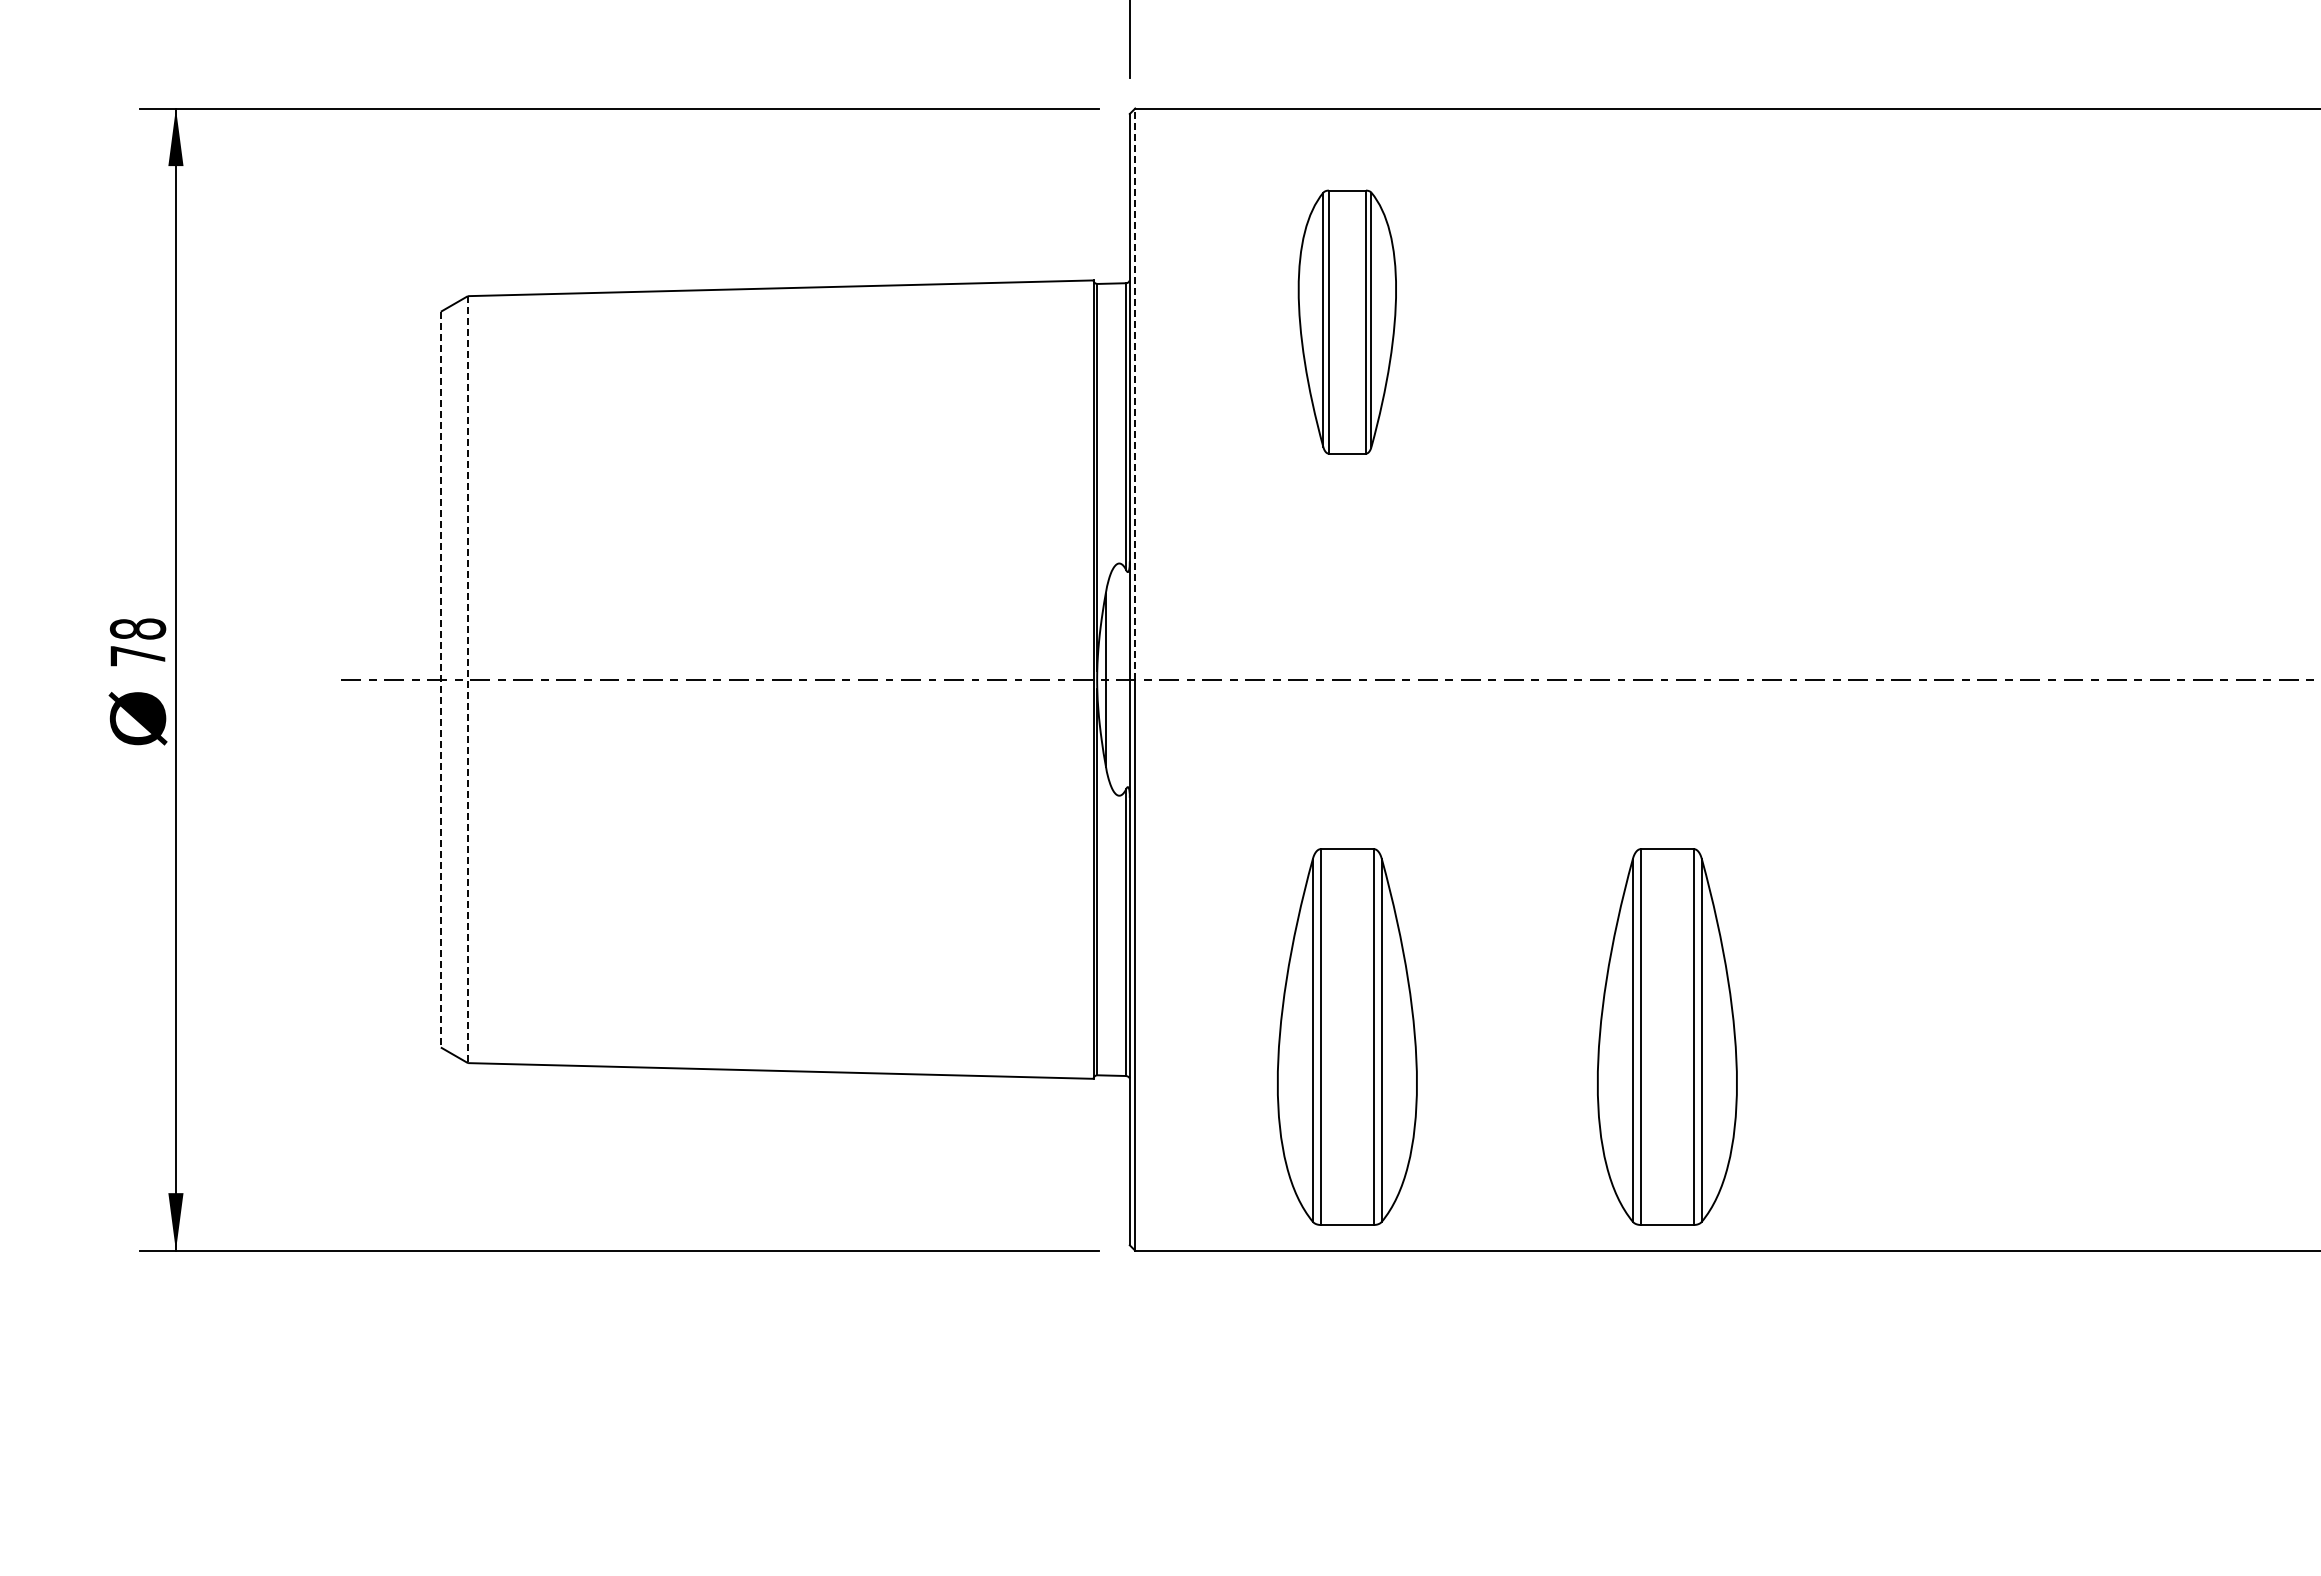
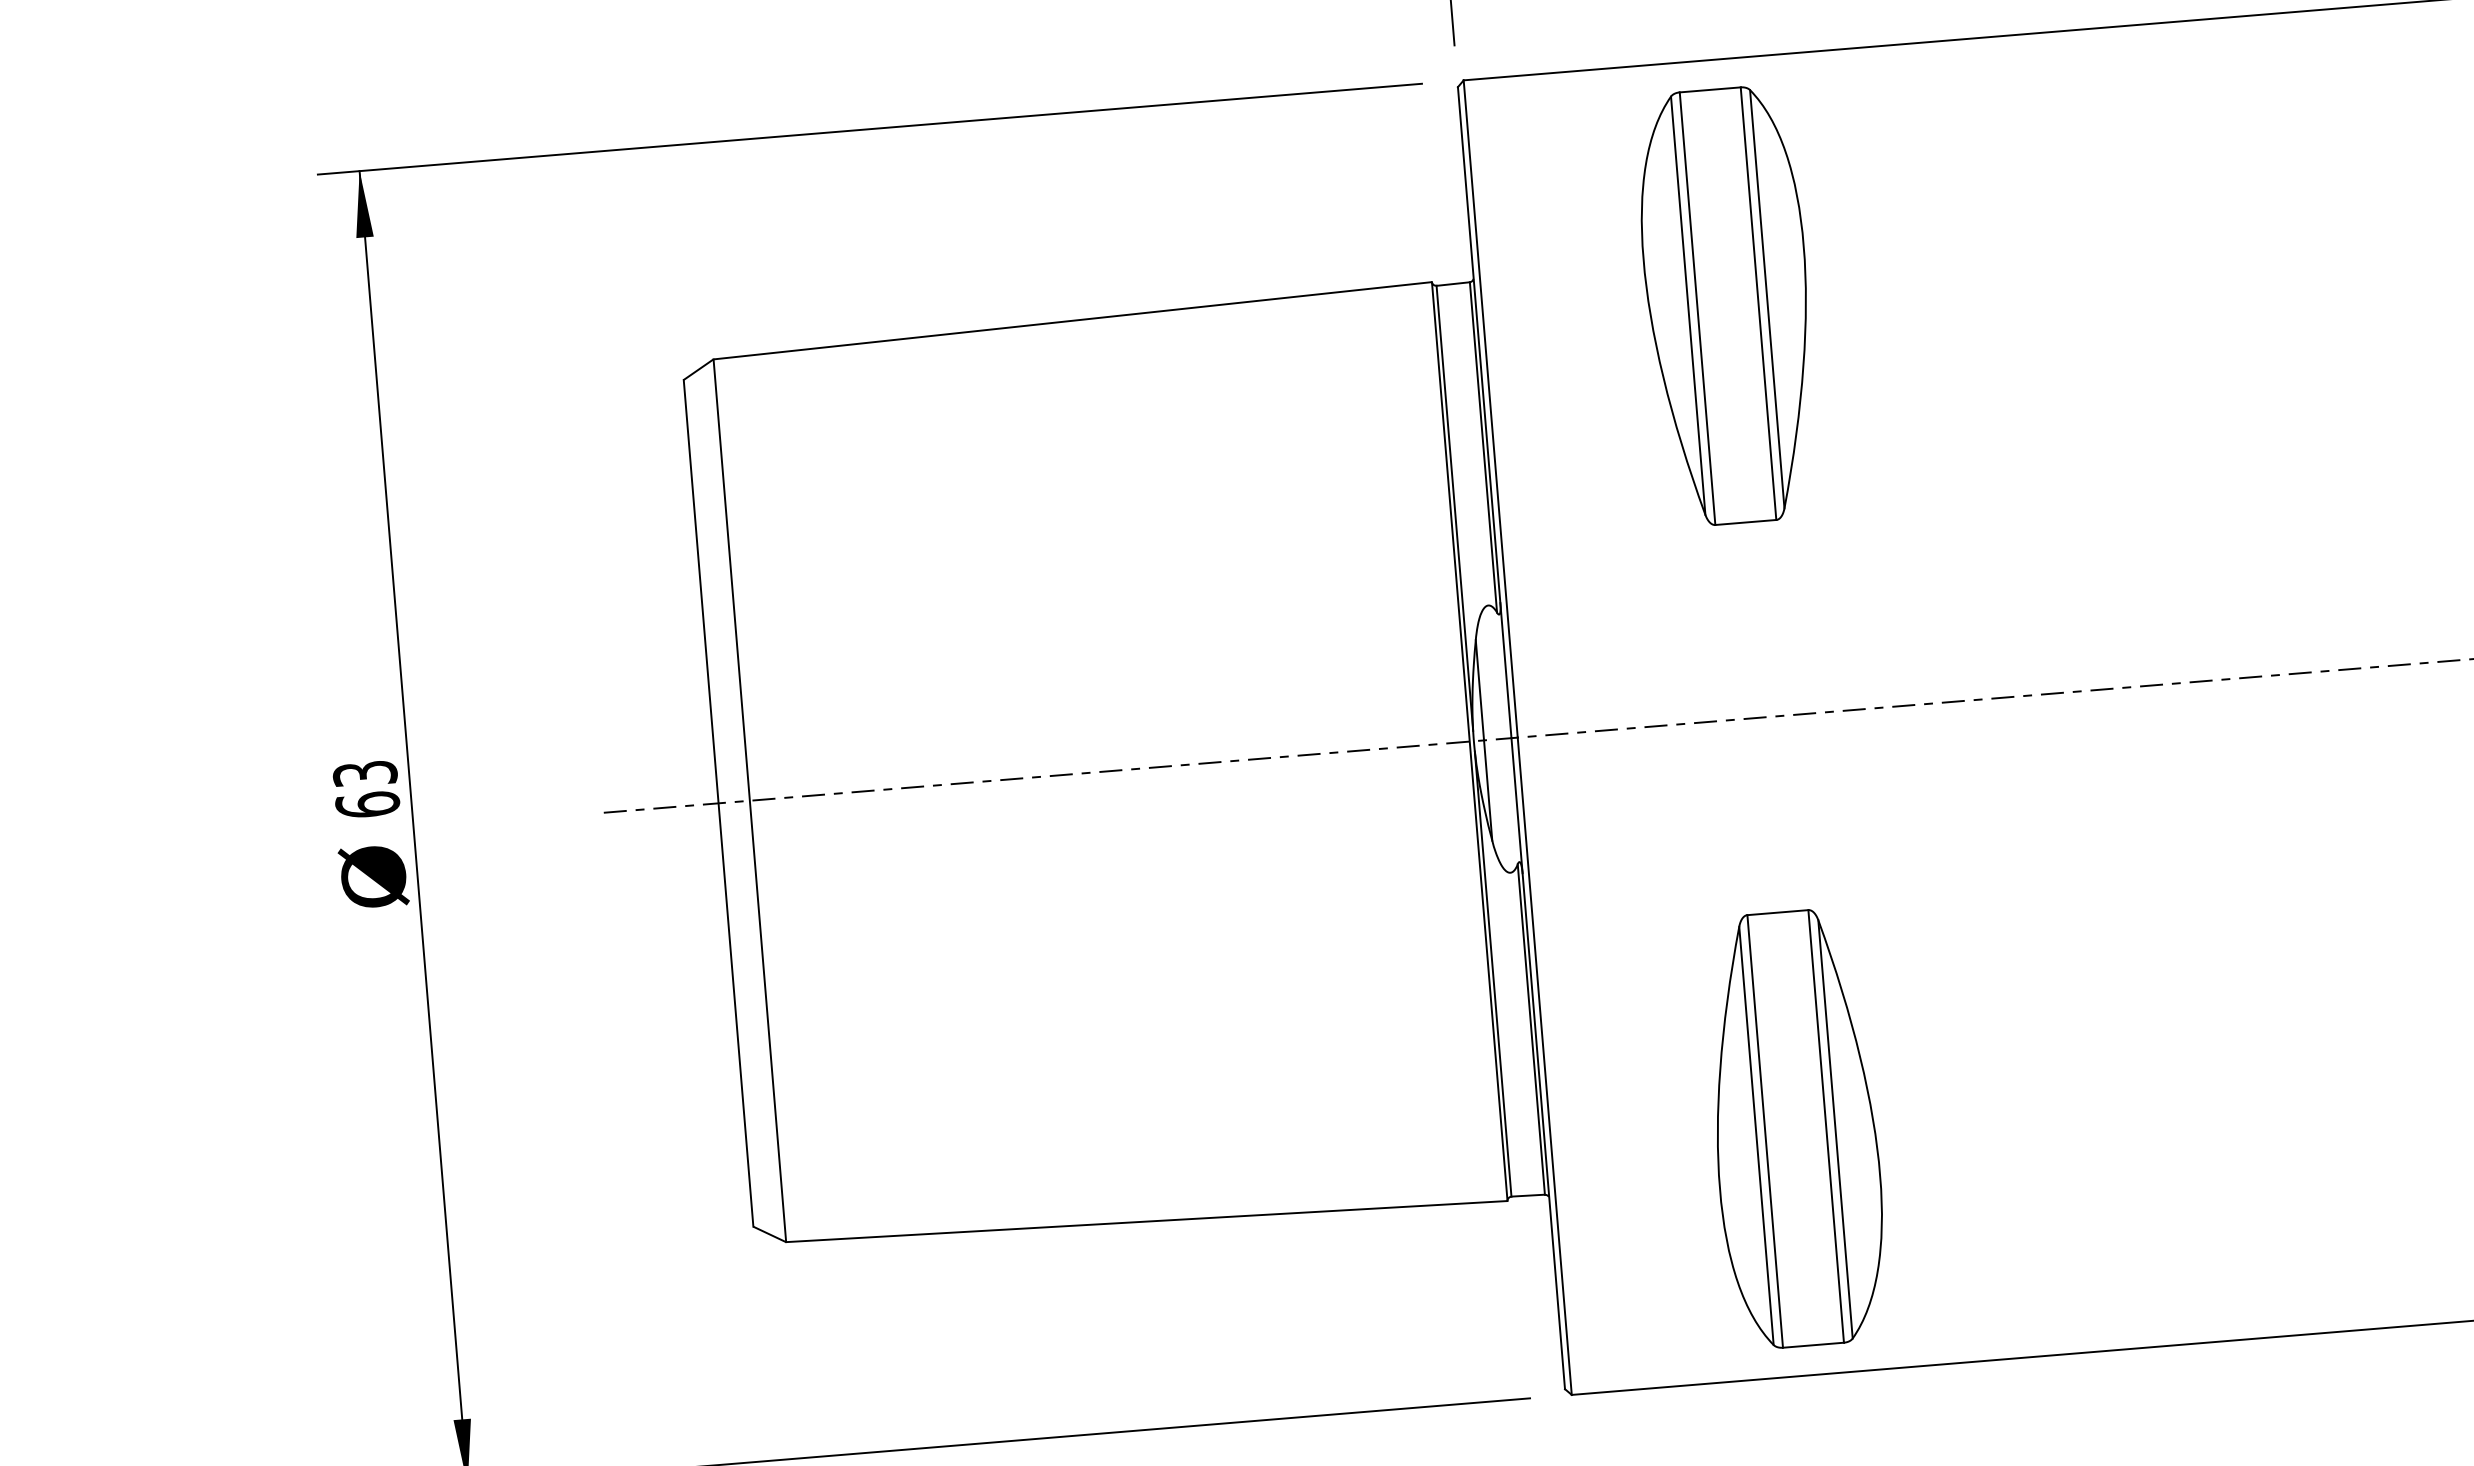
part: (1347, 321) -> (1728, 305), size x1.43
line: (1135, 394) -> (1491, 409), dashed -> solid
text: (137, 642) -> (365, 789), 78 -> 63
line: (440, 679) -> (718, 803), dashed -> solid
line: (468, 680) -> (750, 801), dashed -> solid
part: (1667, 1036) -> (2164, 1097), removed

